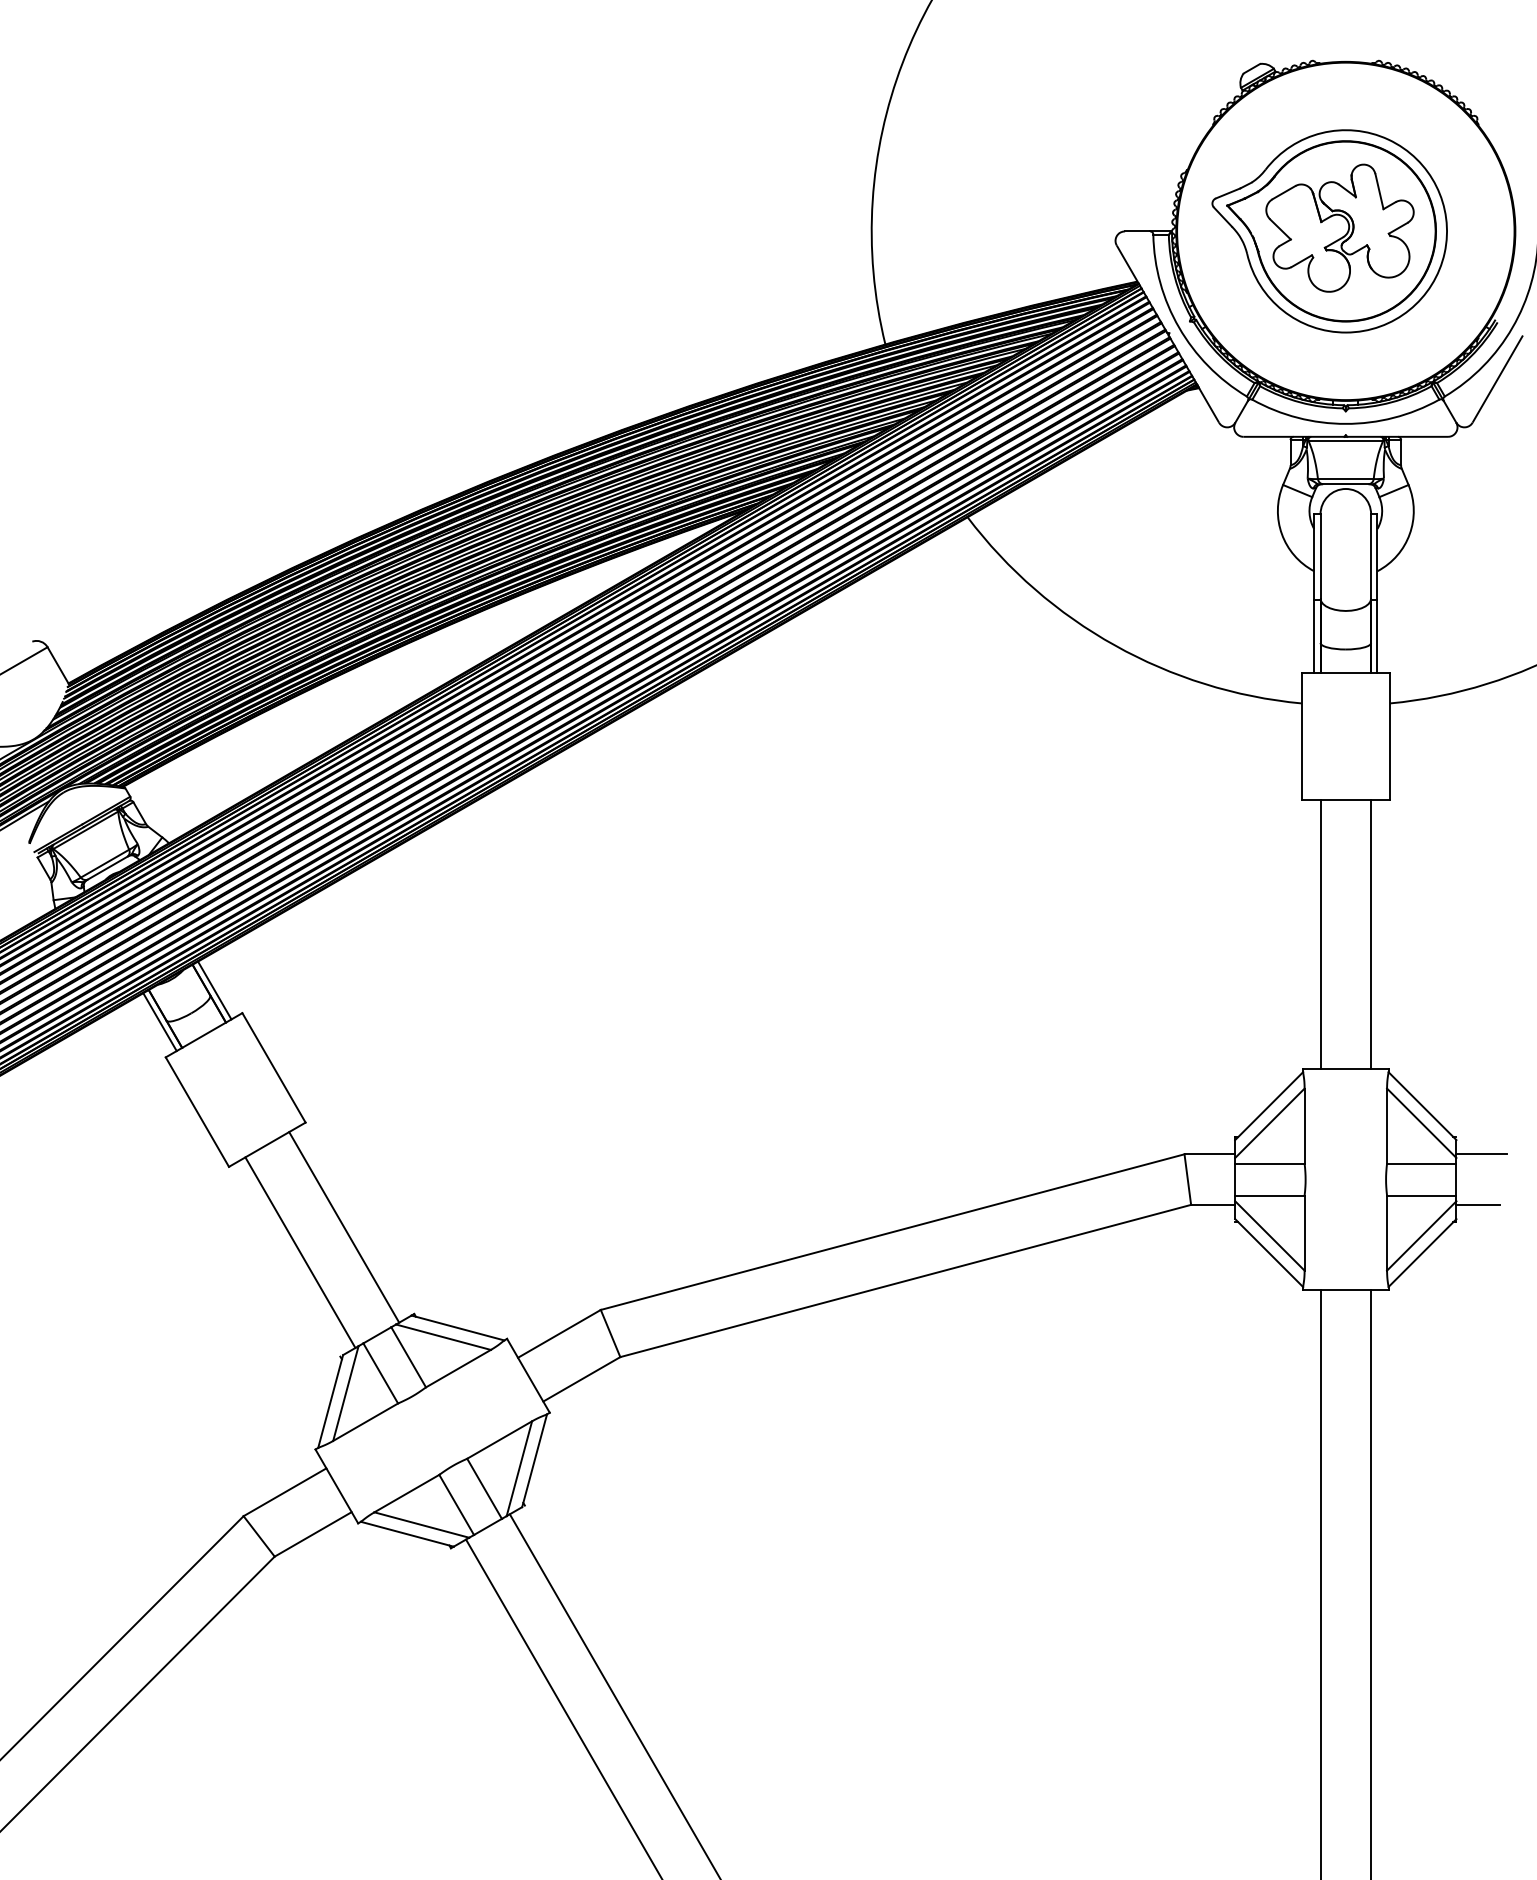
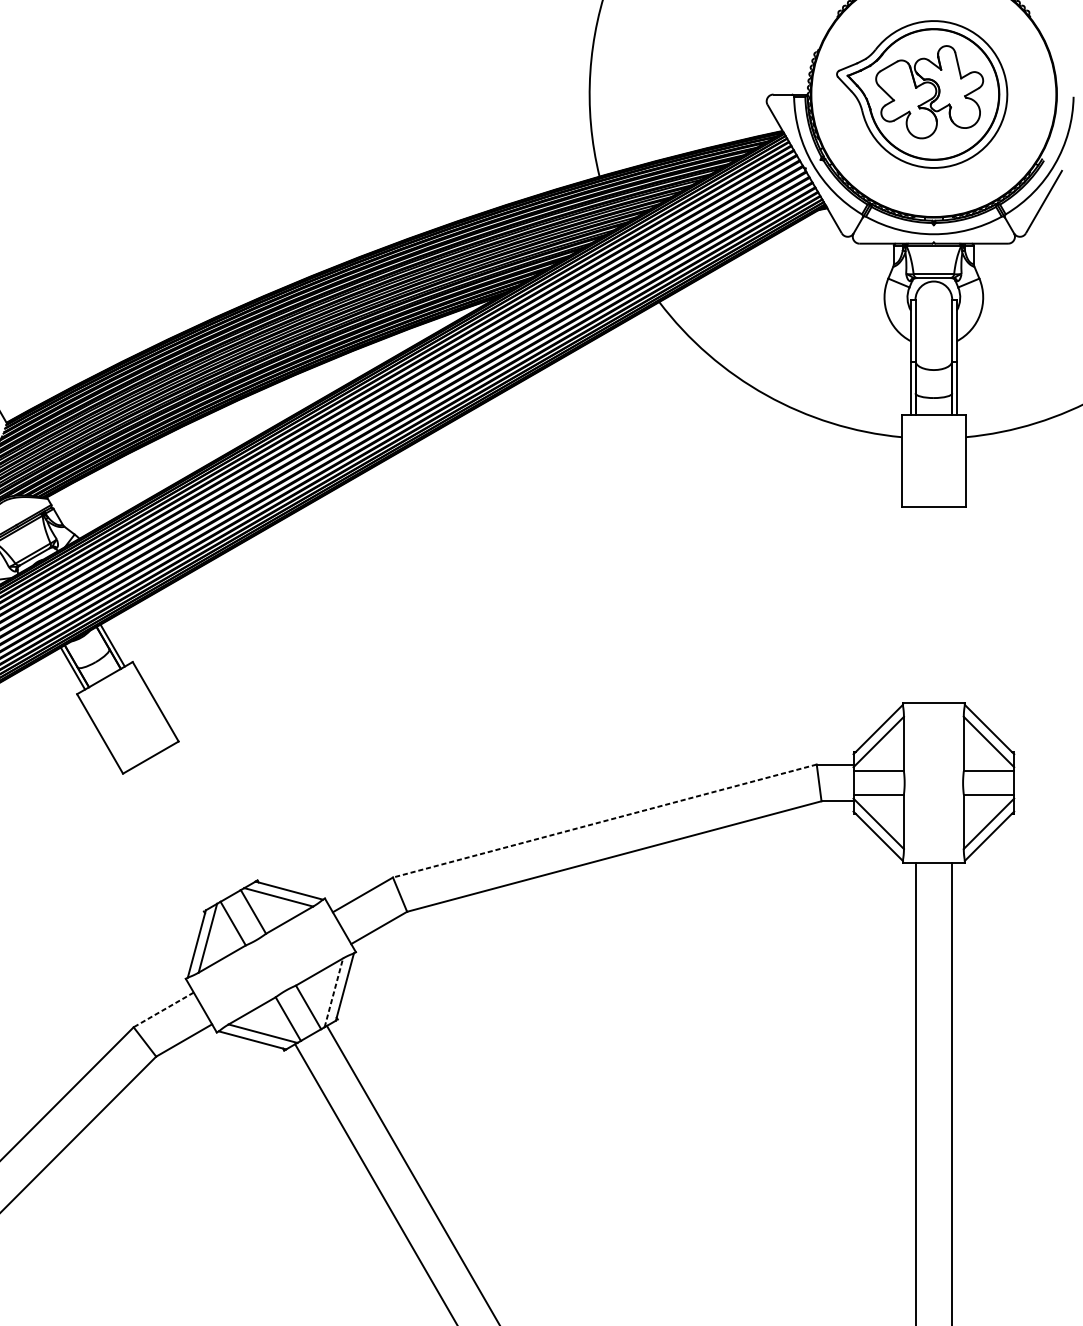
line: (1320, 933) -> (915, 604), removed
line: (1371, 933) -> (952, 604), removed
line: (1481, 1154) -> (1032, 764), removed
line: (1478, 1204) -> (1030, 800), removed
line: (344, 1227) -> (206, 817), removed
line: (892, 1232) -> (604, 821), solid -> dashed
line: (300, 1252) -> (174, 835), removed
line: (519, 1468) -> (333, 992), solid -> dashed
line: (285, 1492) -> (164, 1010), solid -> dashed

